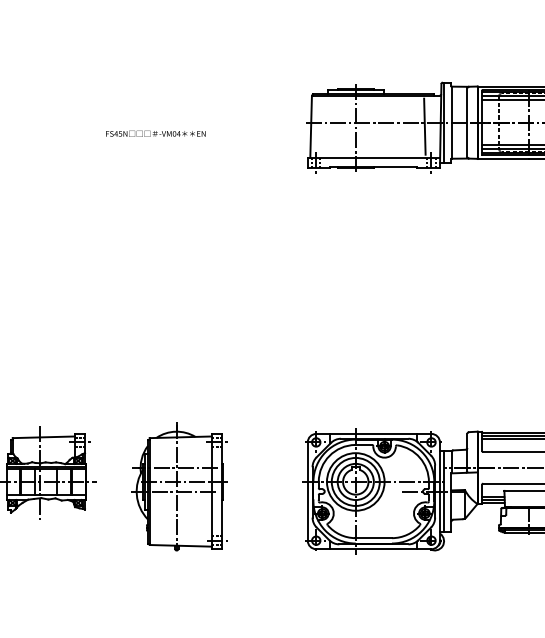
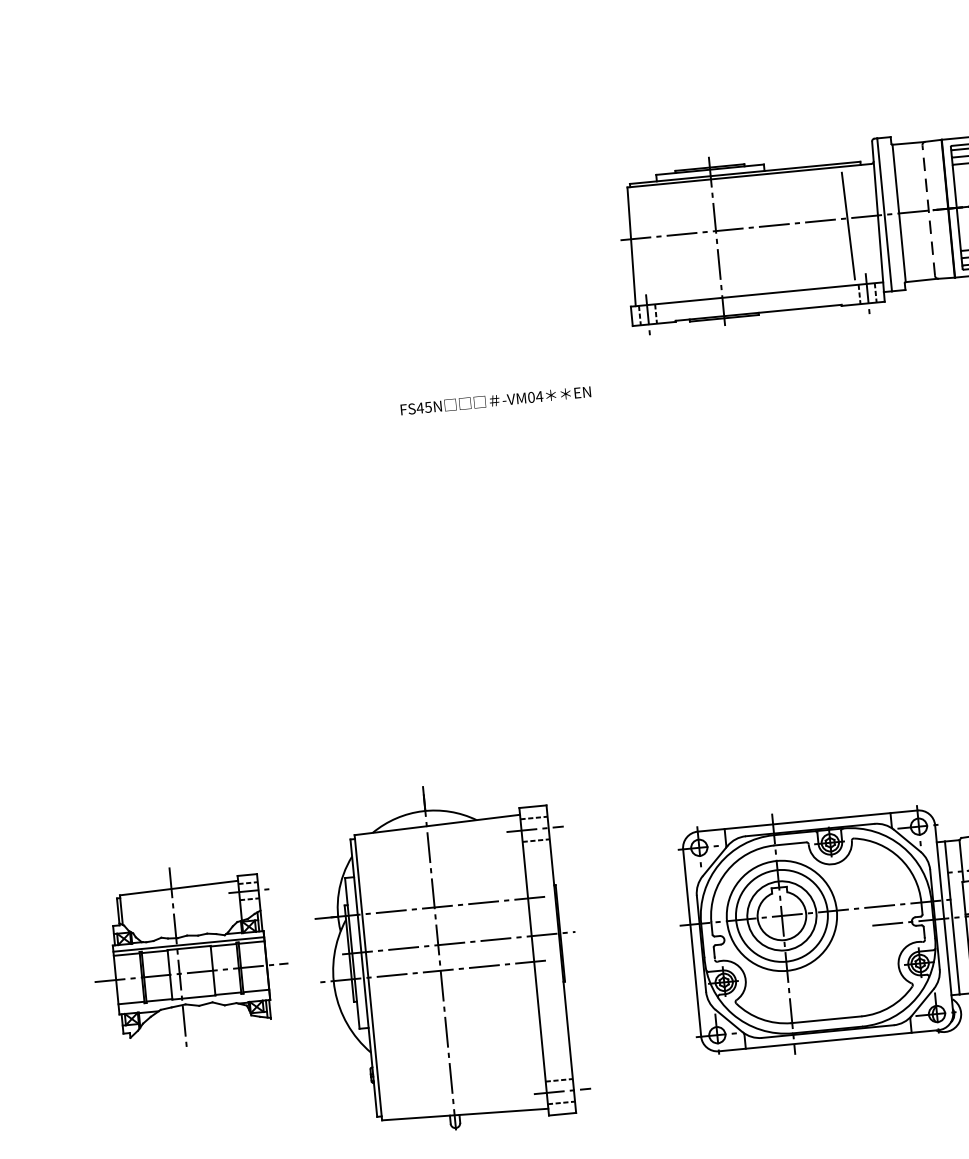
line: (467, 122) -> (928, 210), solid -> dashed
text: (155, 133) -> (495, 400), moved
part: (179, 486) -> (446, 956), size x1.4

